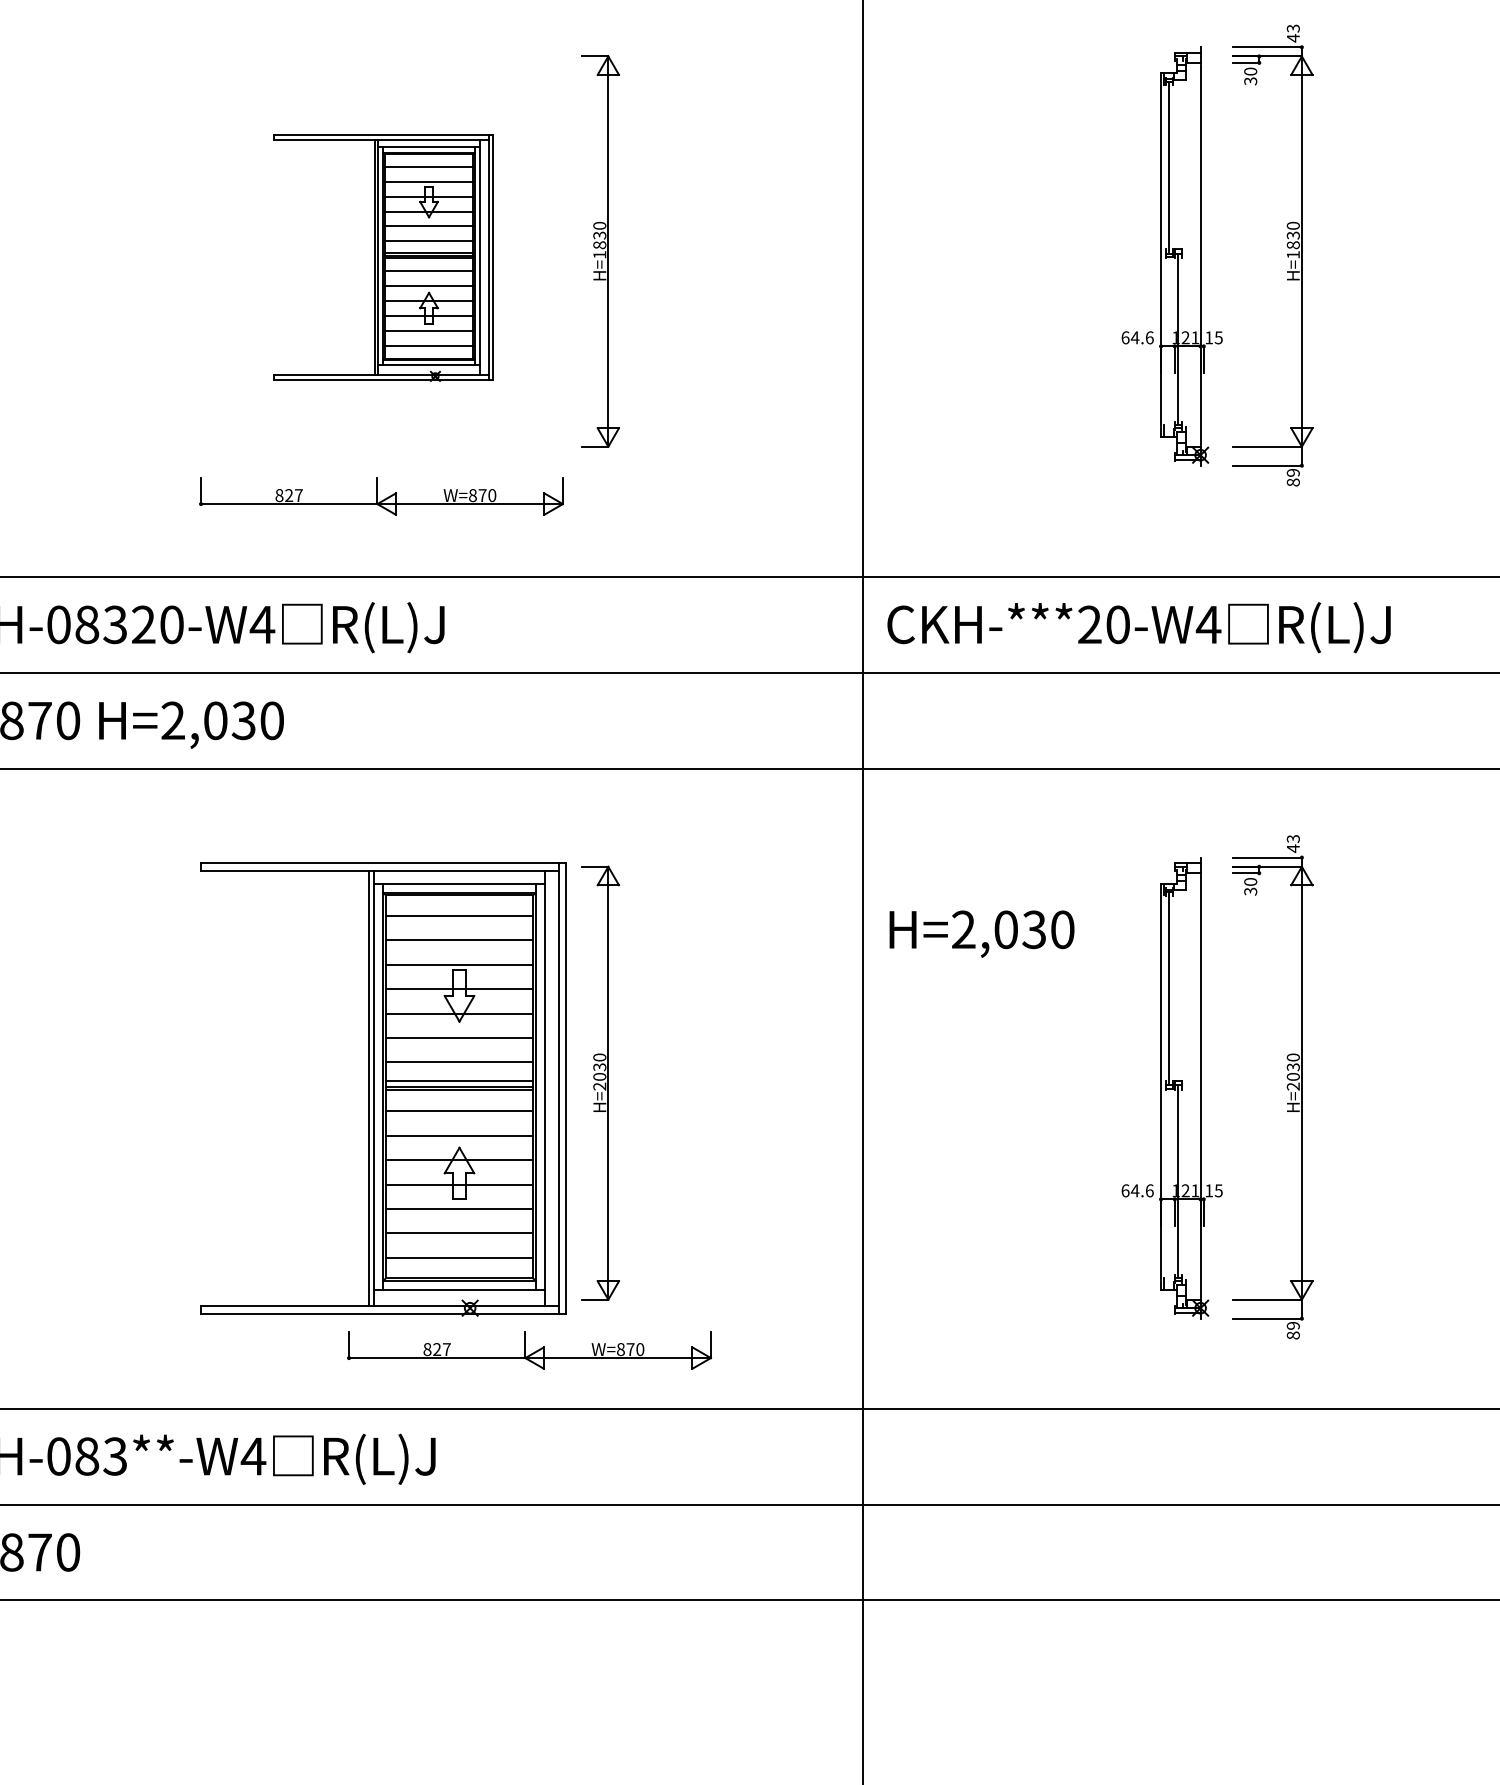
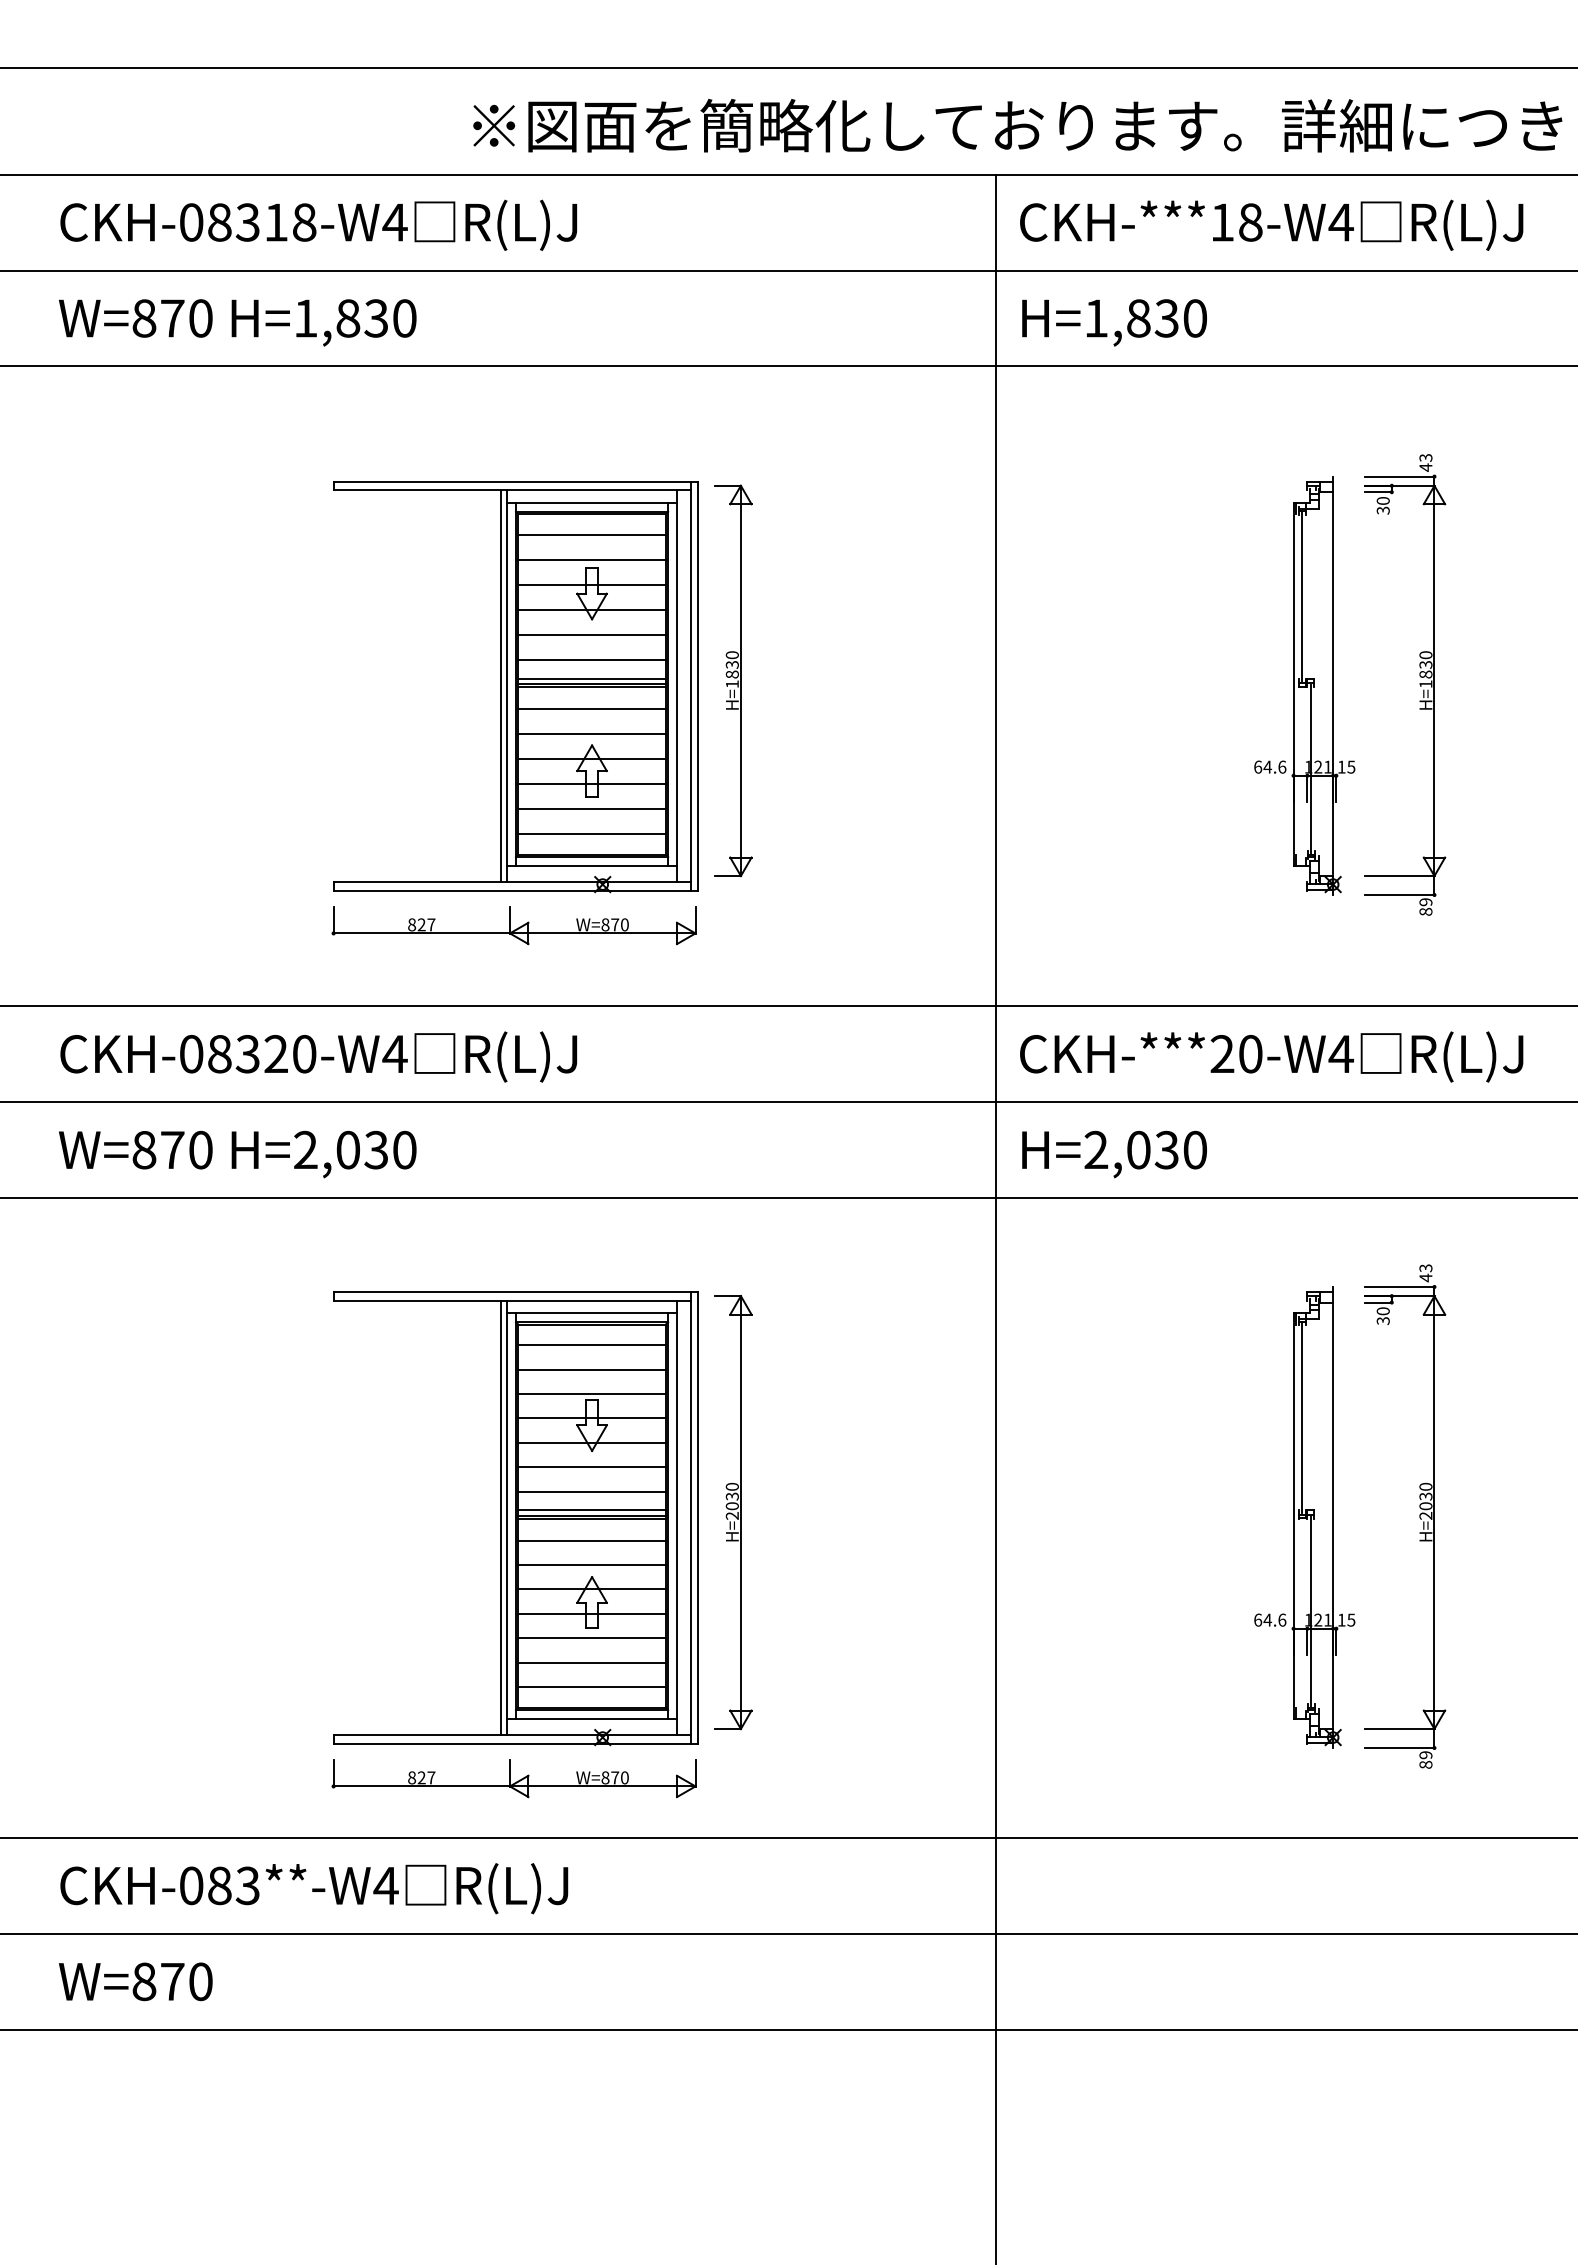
part: (382, 258) -> (515, 687), size x1.67
text: (981, 934) -> (1114, 1154), moved
part: (528, 1350) -> (513, 1778), moved

